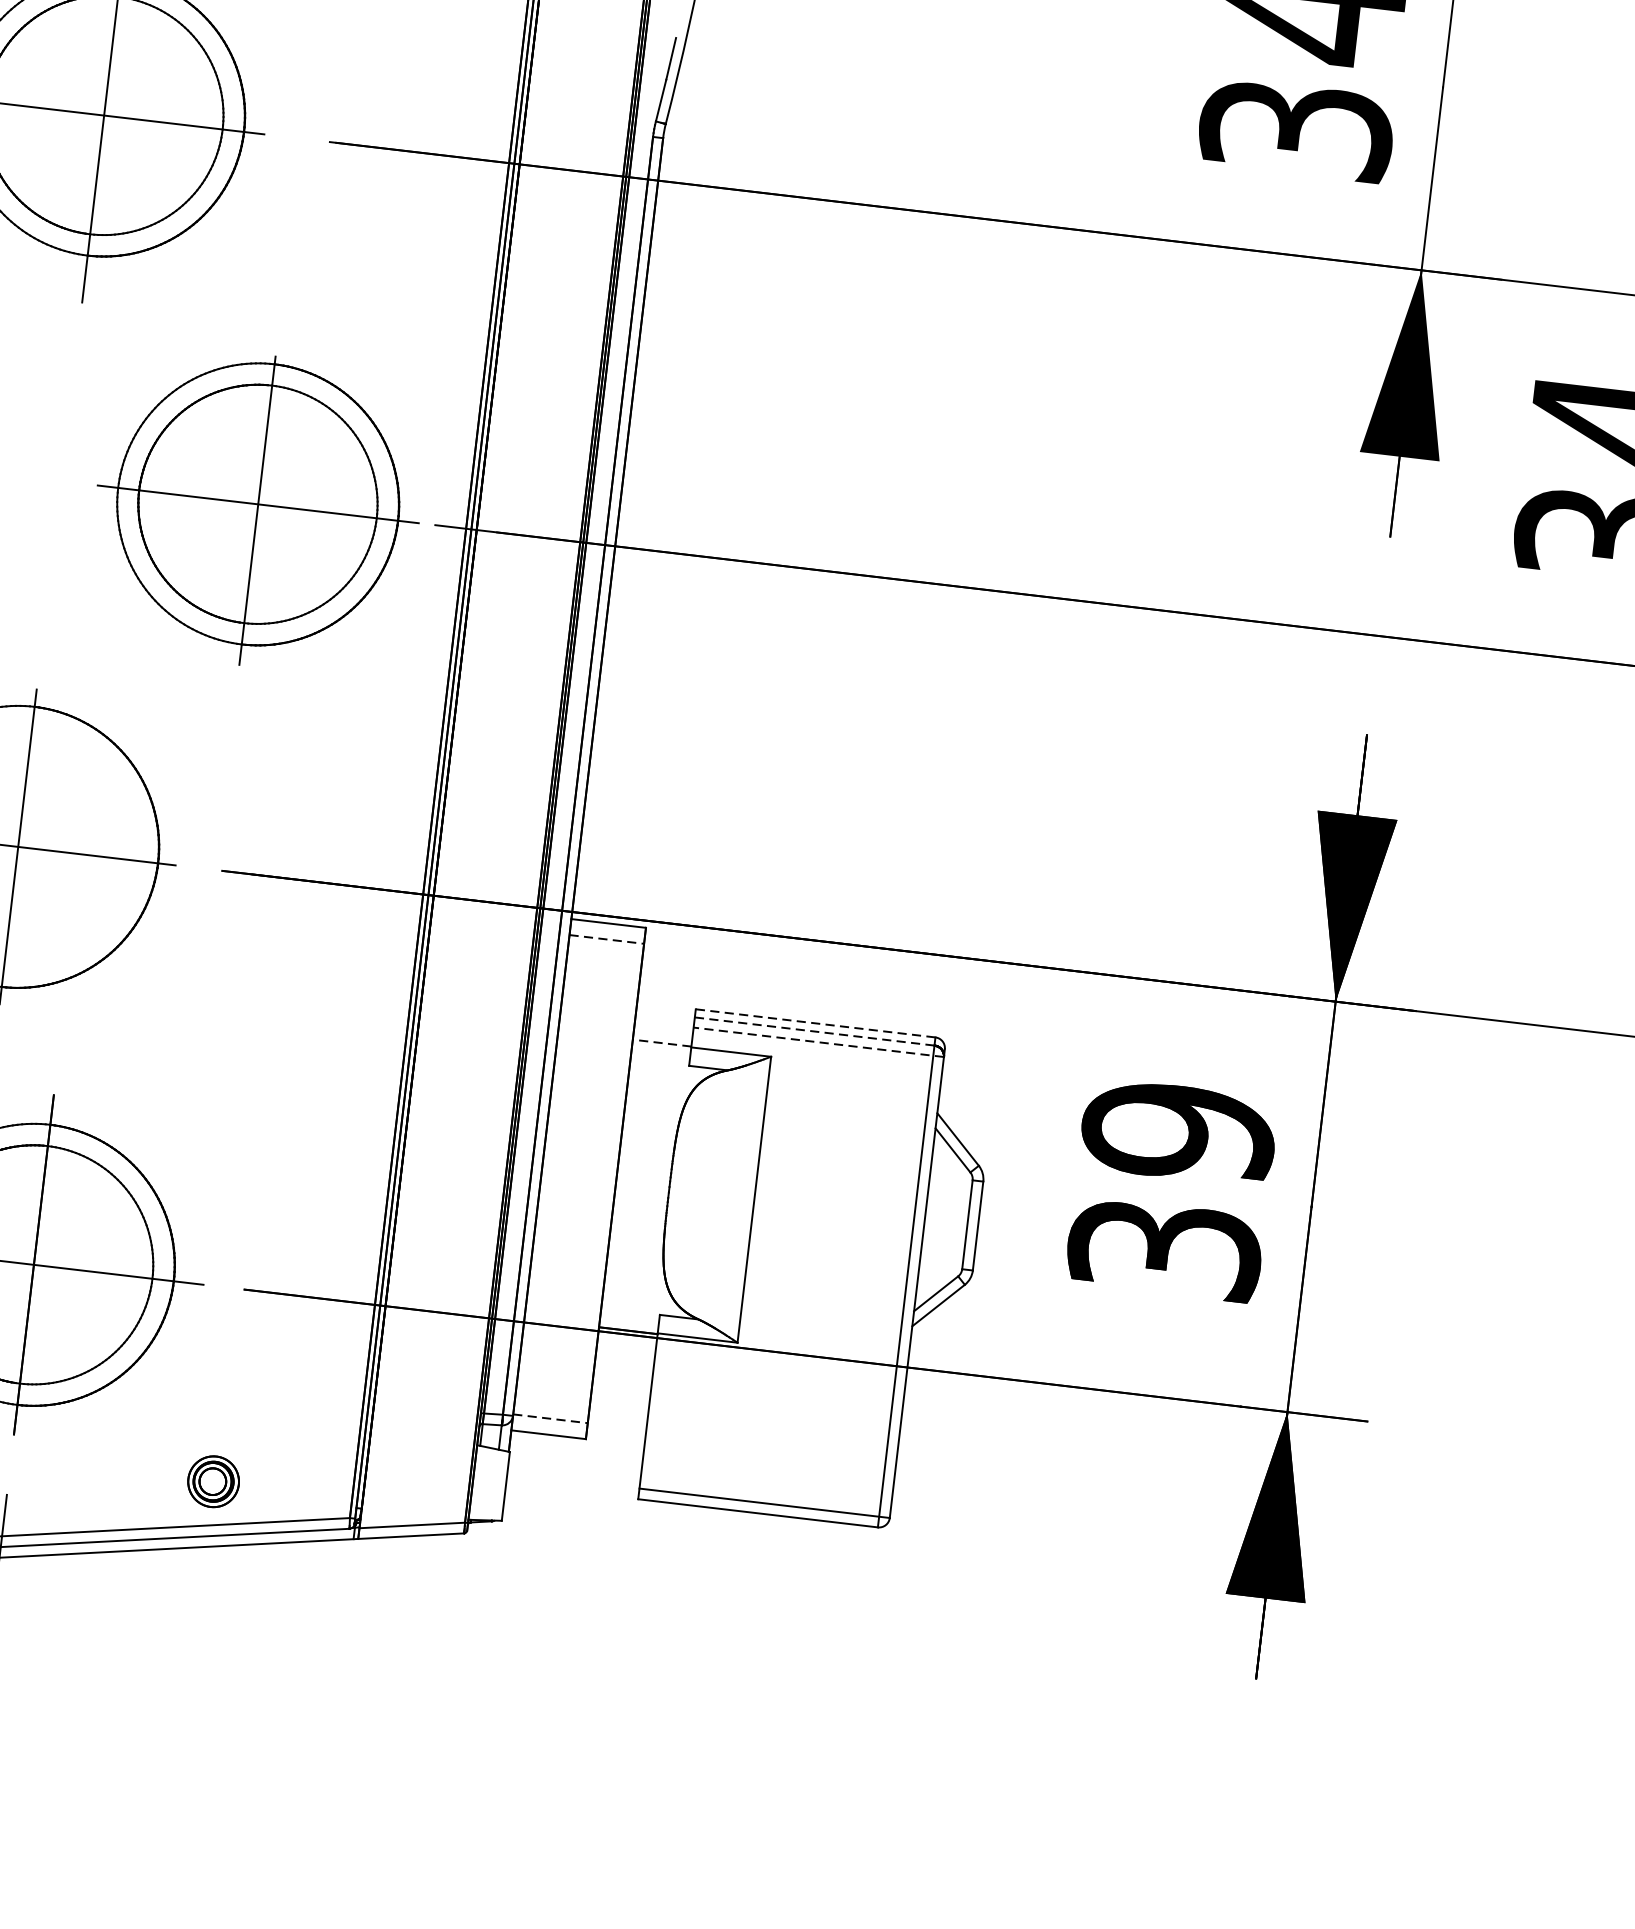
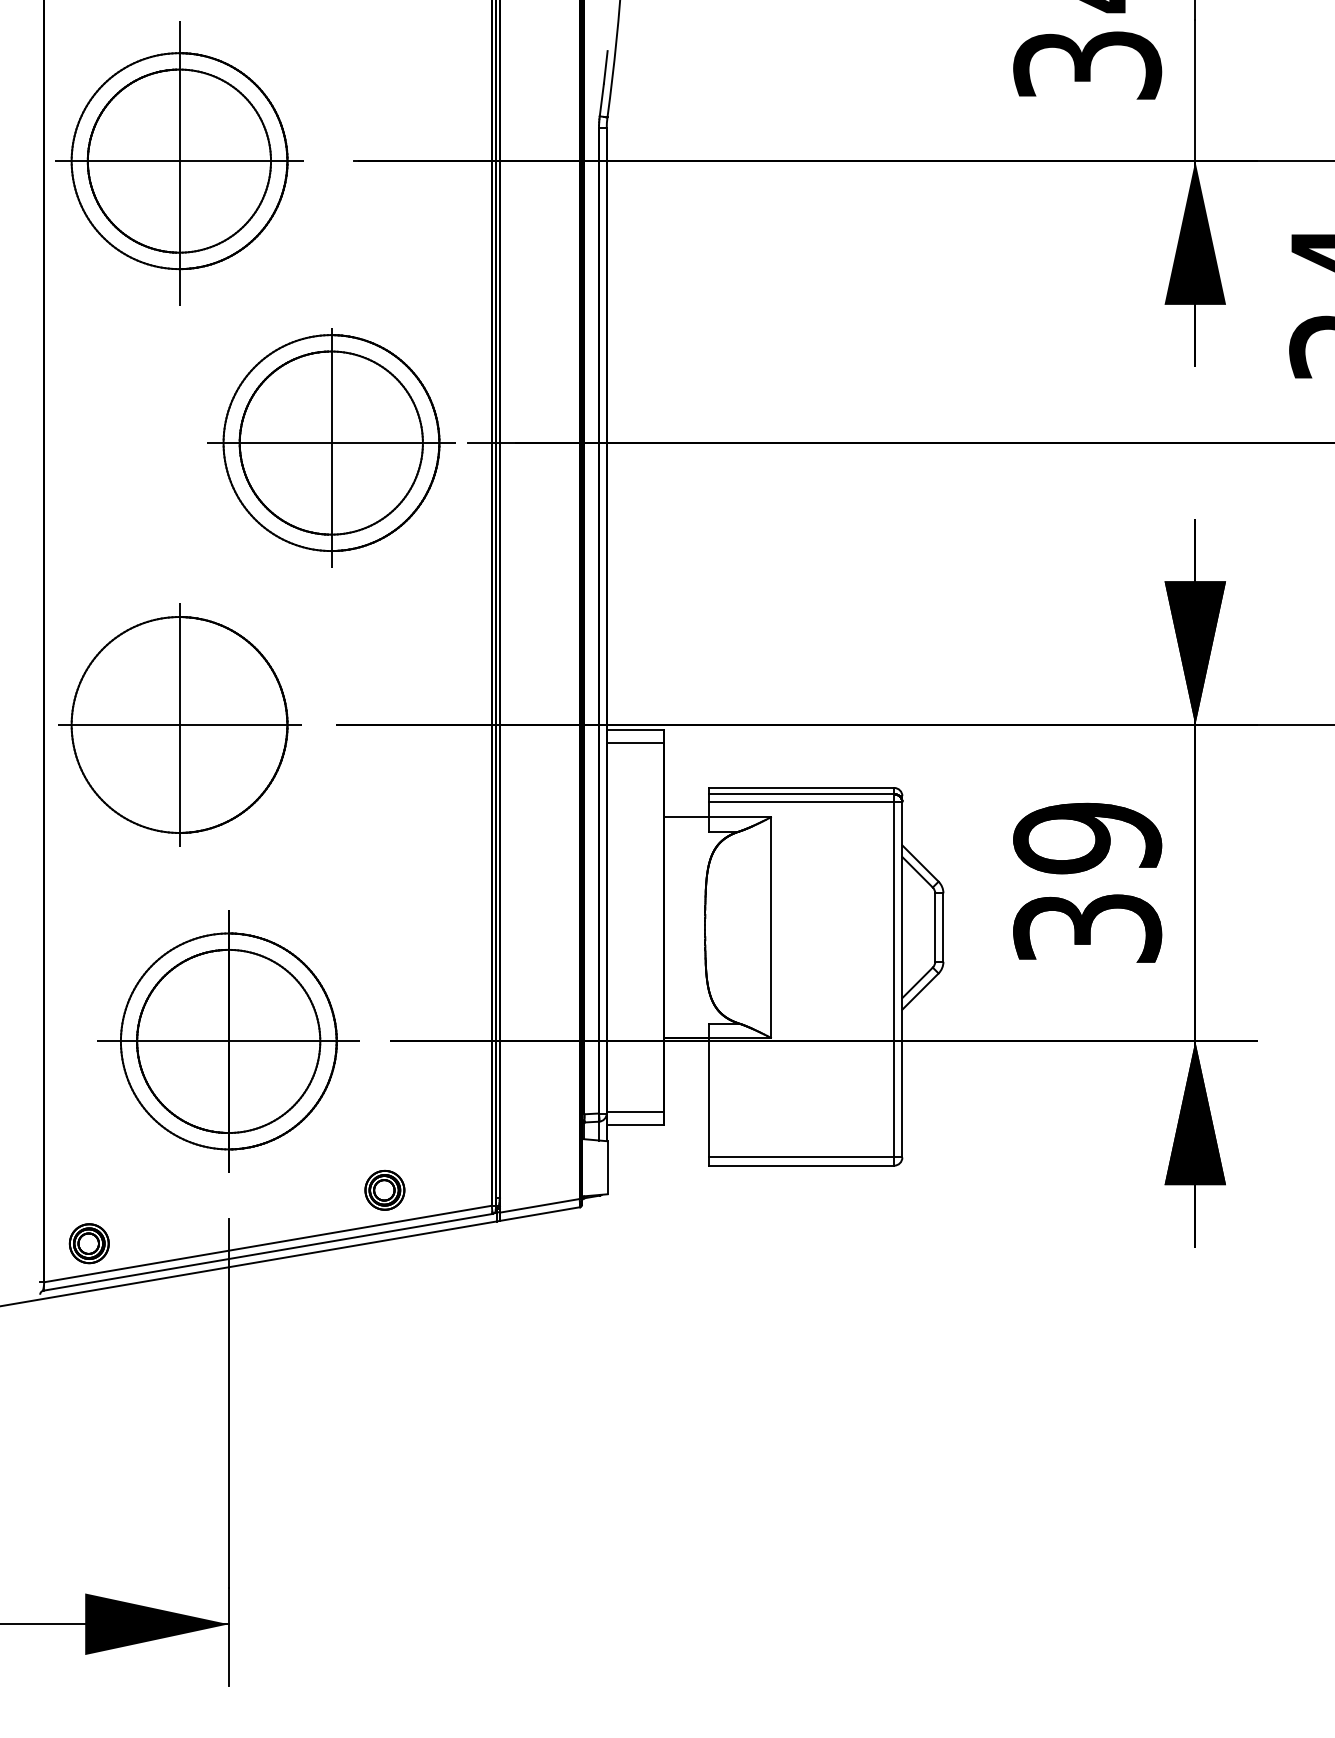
line: (606, 939) -> (635, 742), dashed -> solid
line: (815, 1022) -> (801, 787), dashed -> solid
line: (814, 1031) -> (801, 794), dashed -> solid
line: (661, 1042) -> (686, 816), dashed -> solid
line: (818, 1042) -> (805, 802), dashed -> solid
line: (550, 1418) -> (635, 1112), dashed -> solid

